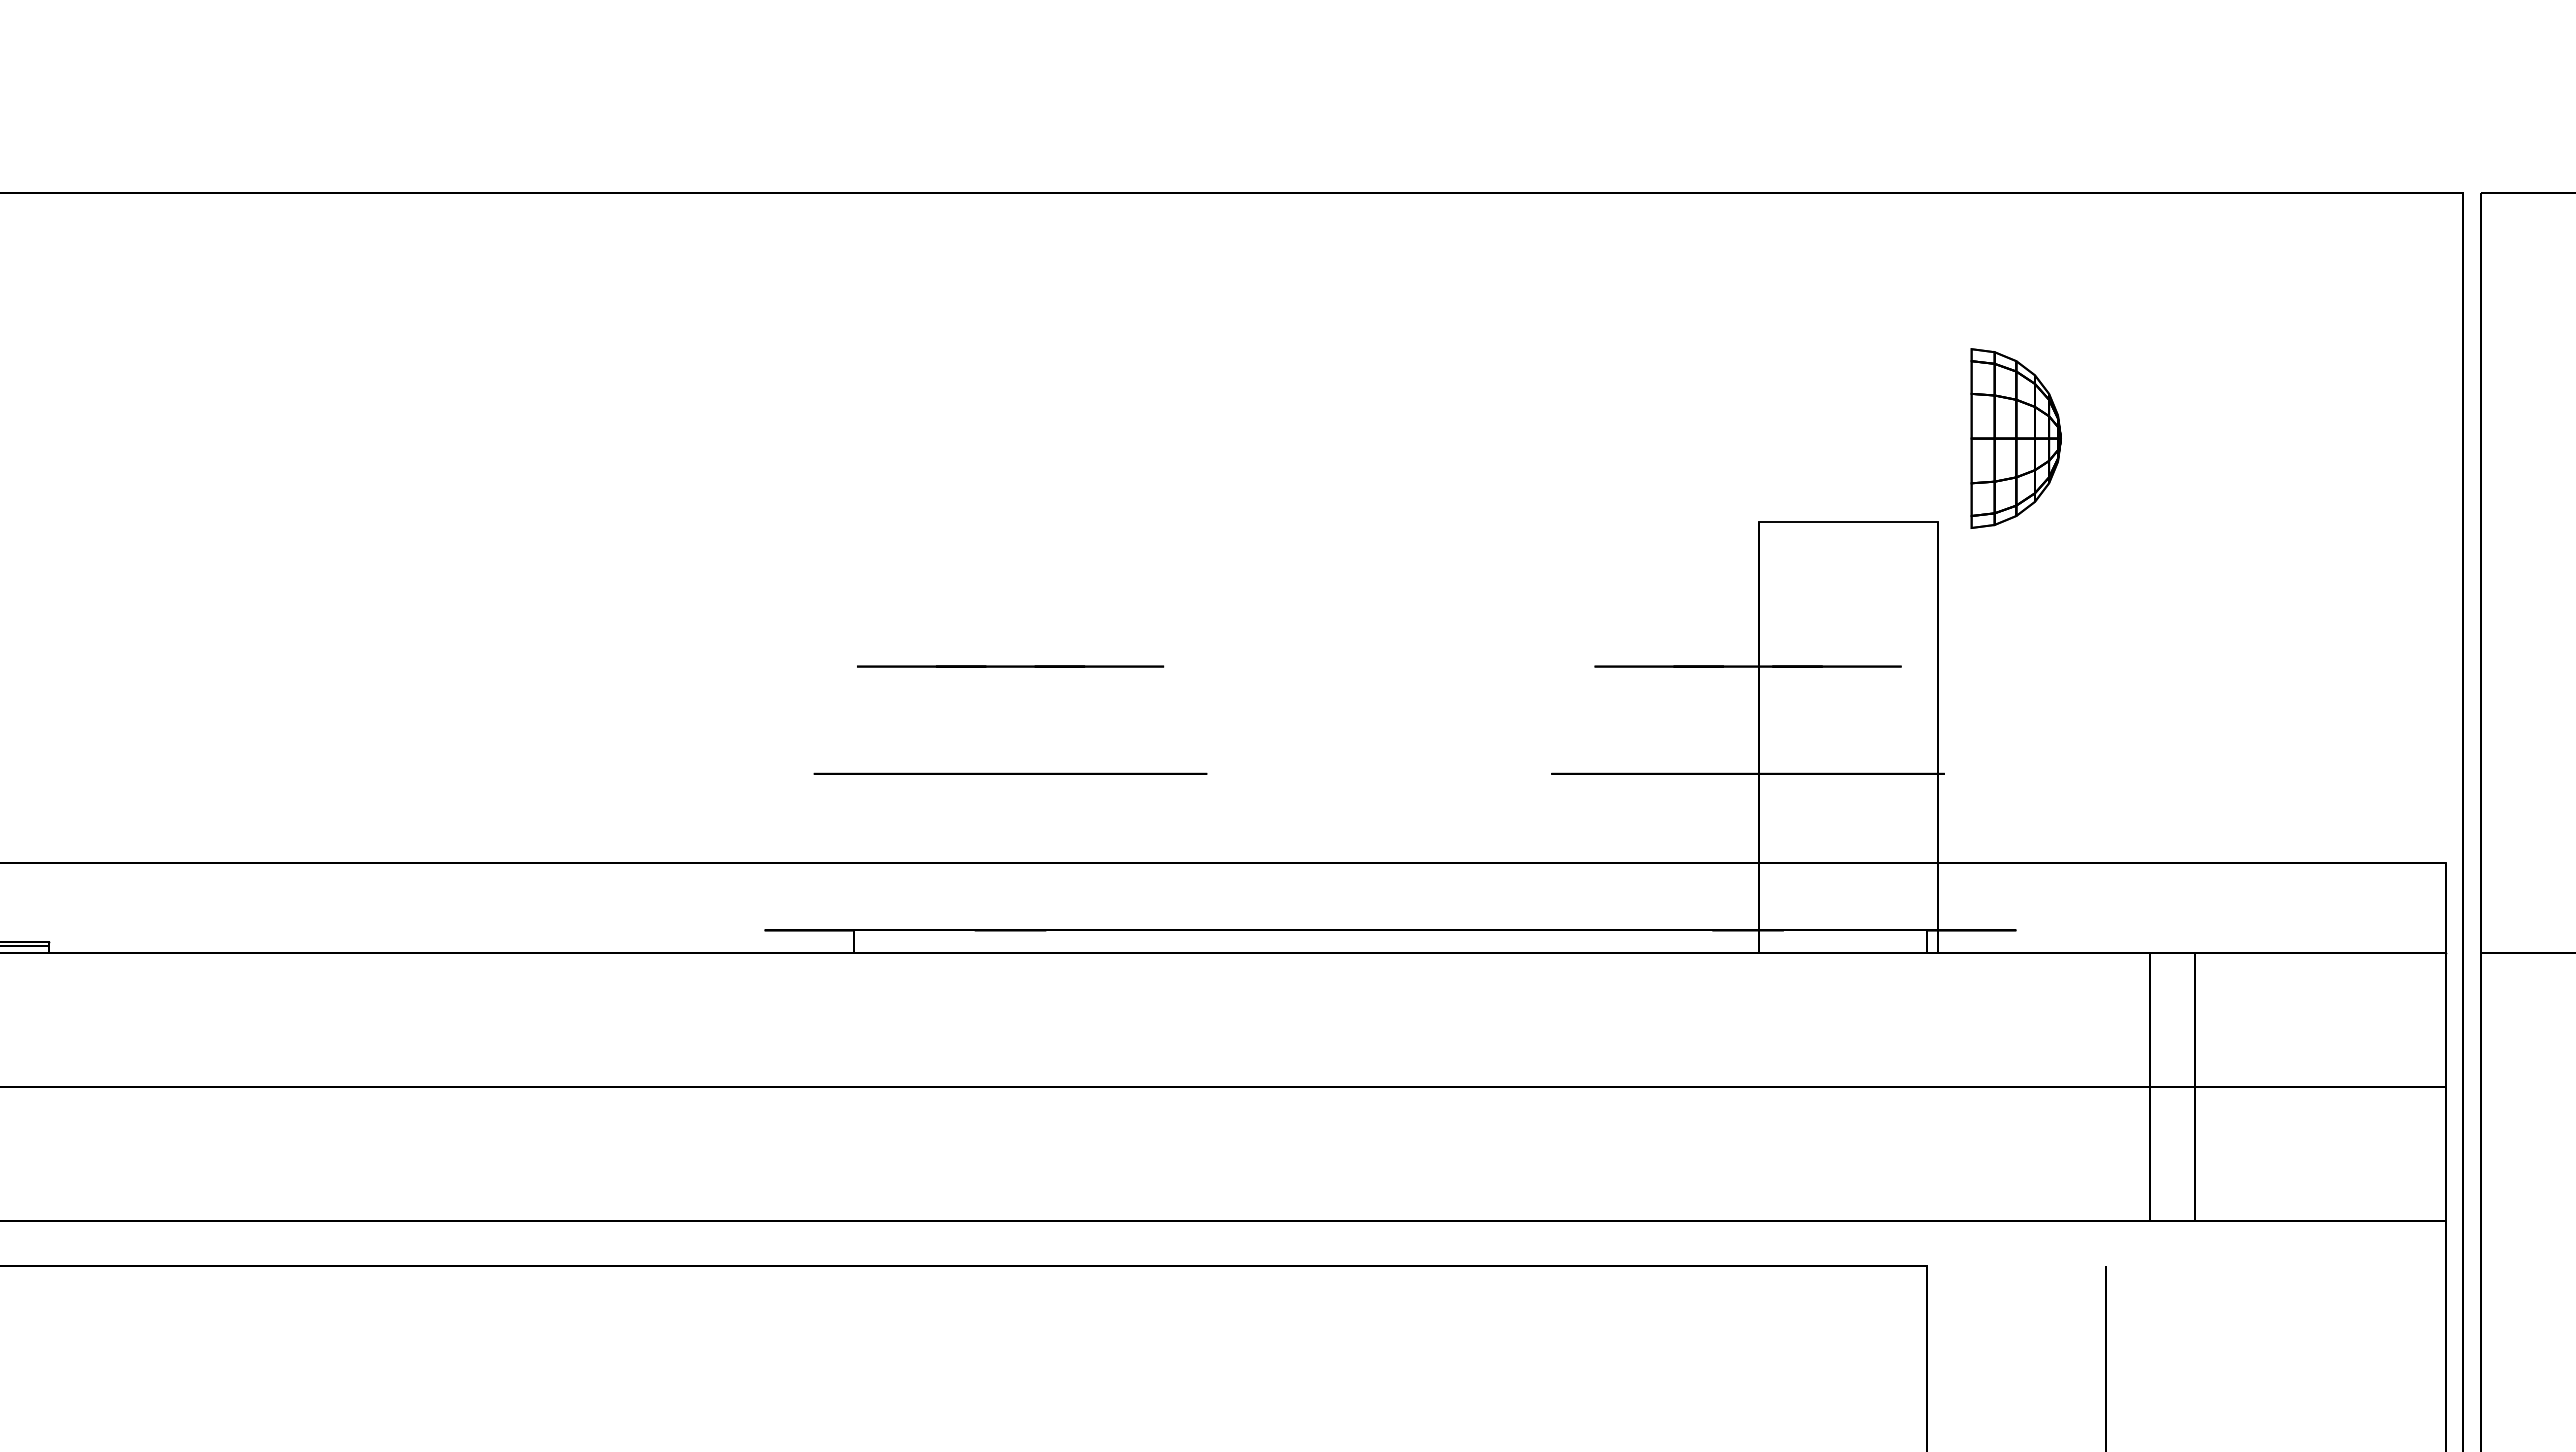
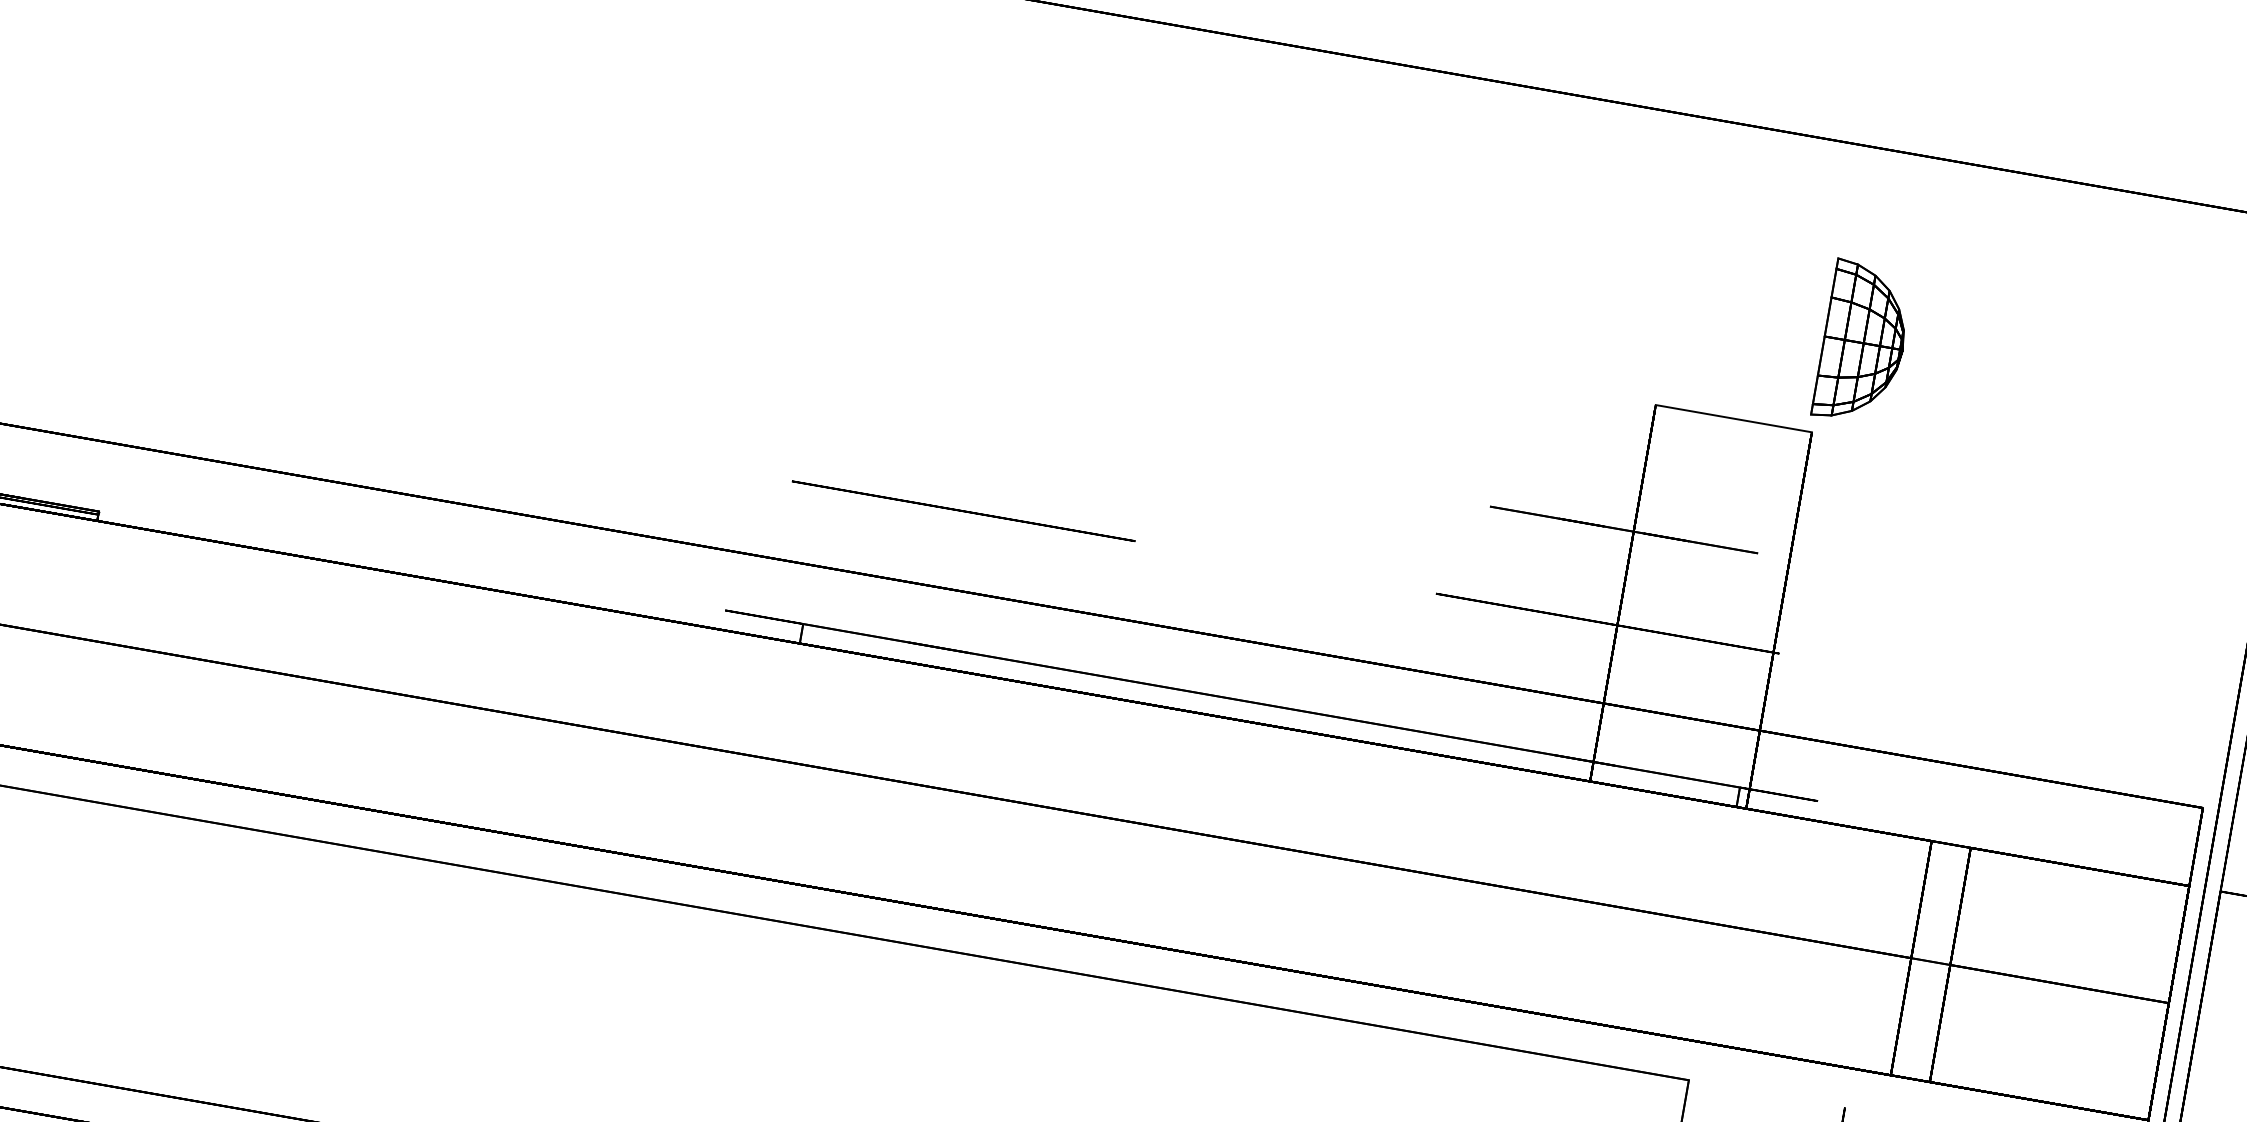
part: (2015, 438) -> (1863, 343), moved
line: (1010, 666) -> (980, 417), removed

